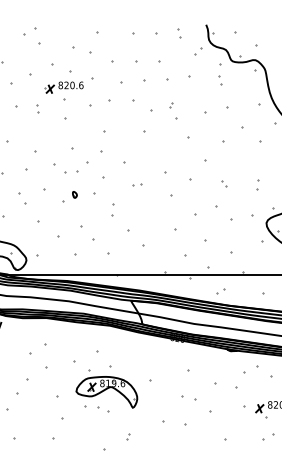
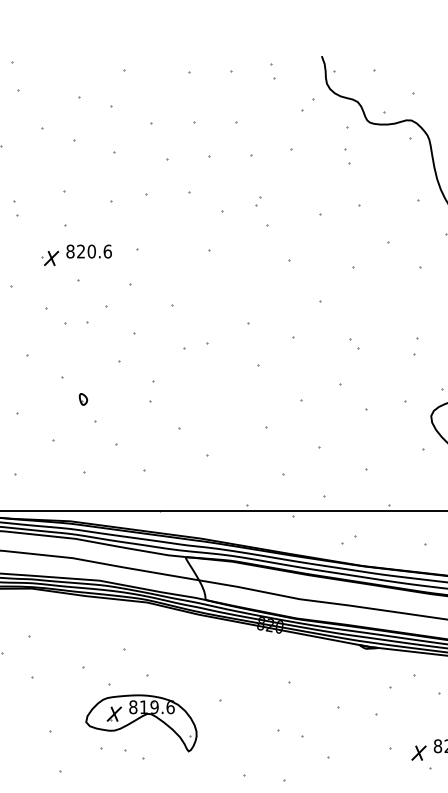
part: (63, 87) -> (75, 255), moved
part: (137, 184) -> (197, 346), size x1.6
part: (74, 194) -> (82, 398), moved

